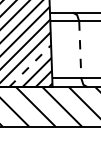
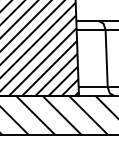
line: (80, 49) -> (106, 58), dashed -> solid
line: (30, 65) -> (56, 74), dashed -> solid

